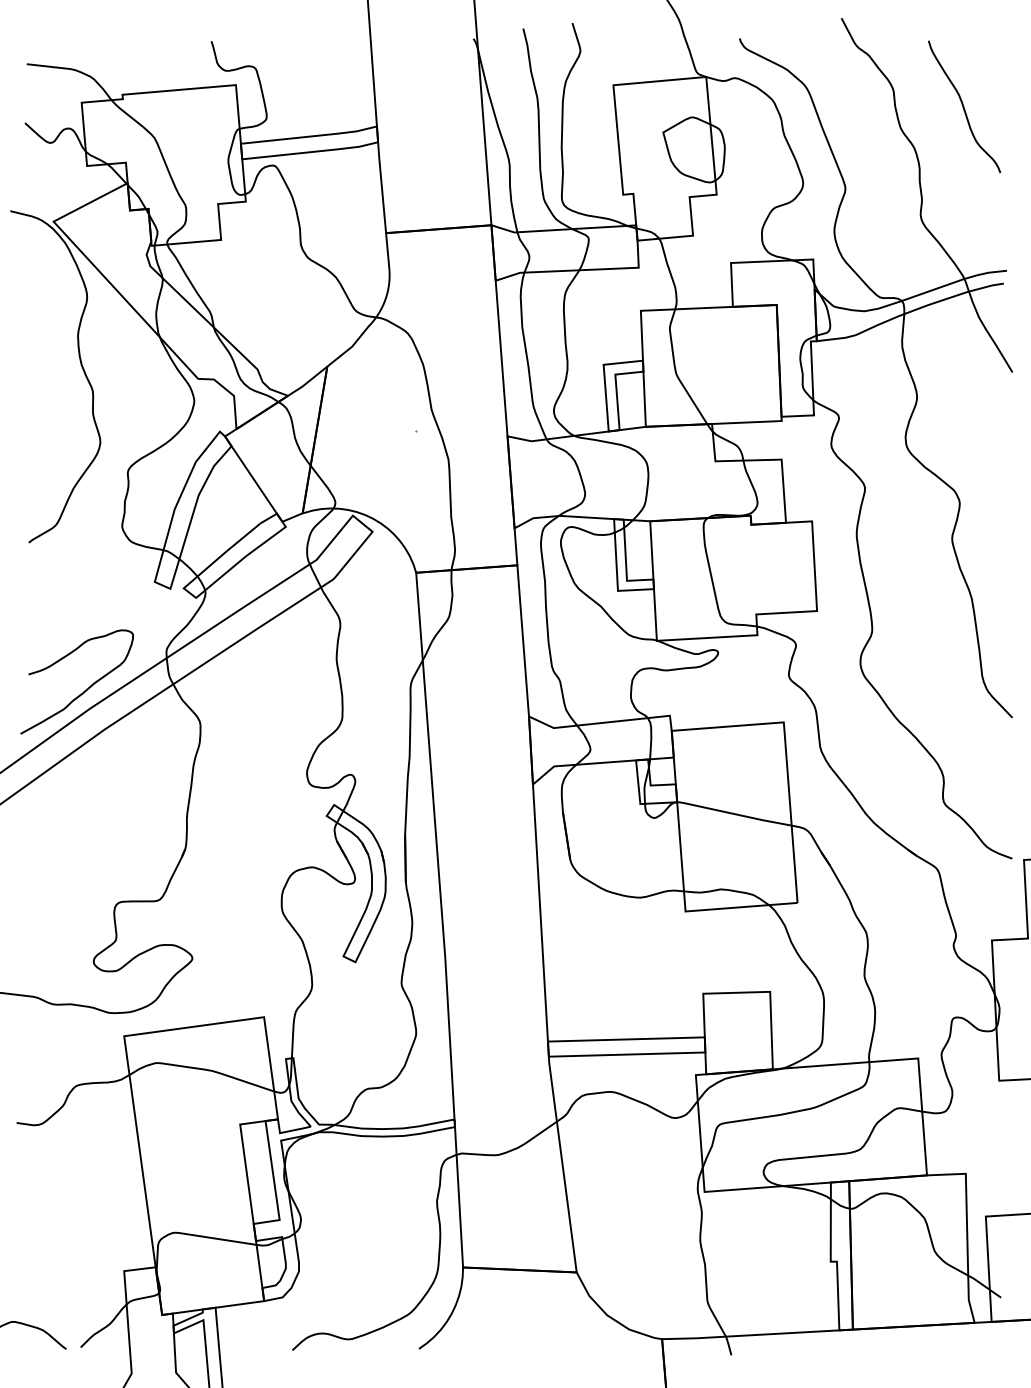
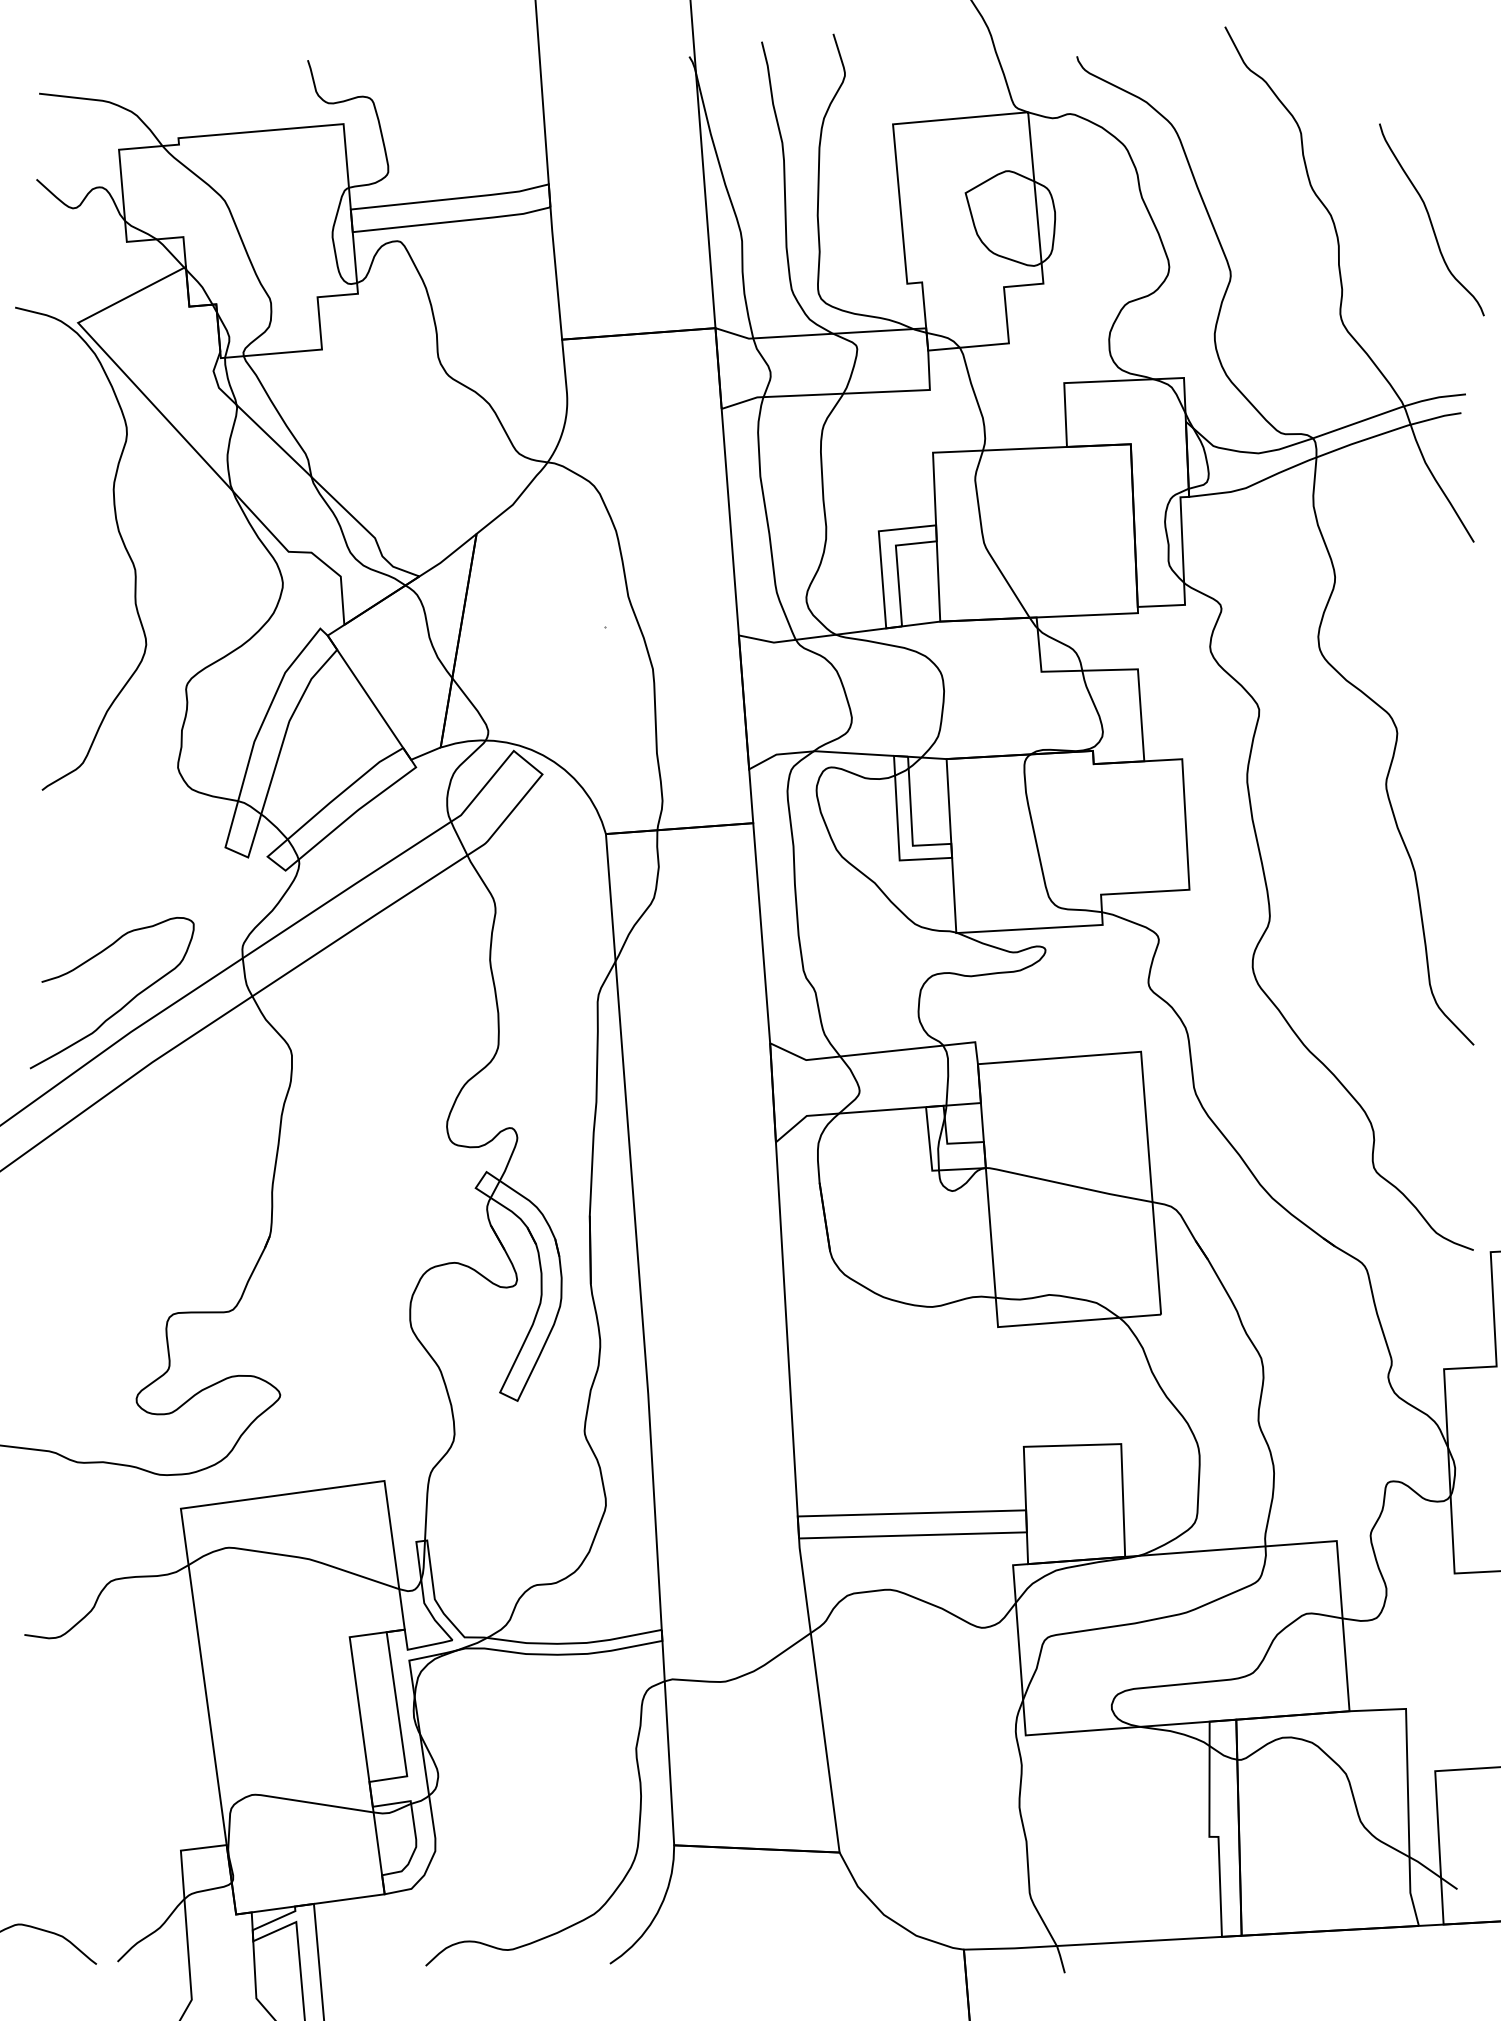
curve: (964, 106) -> (1431, 219), moved

